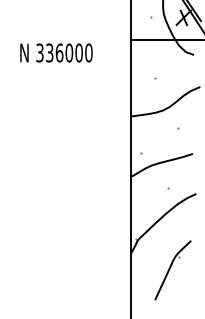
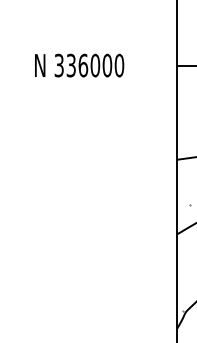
text: (56, 52) -> (79, 64), moved

